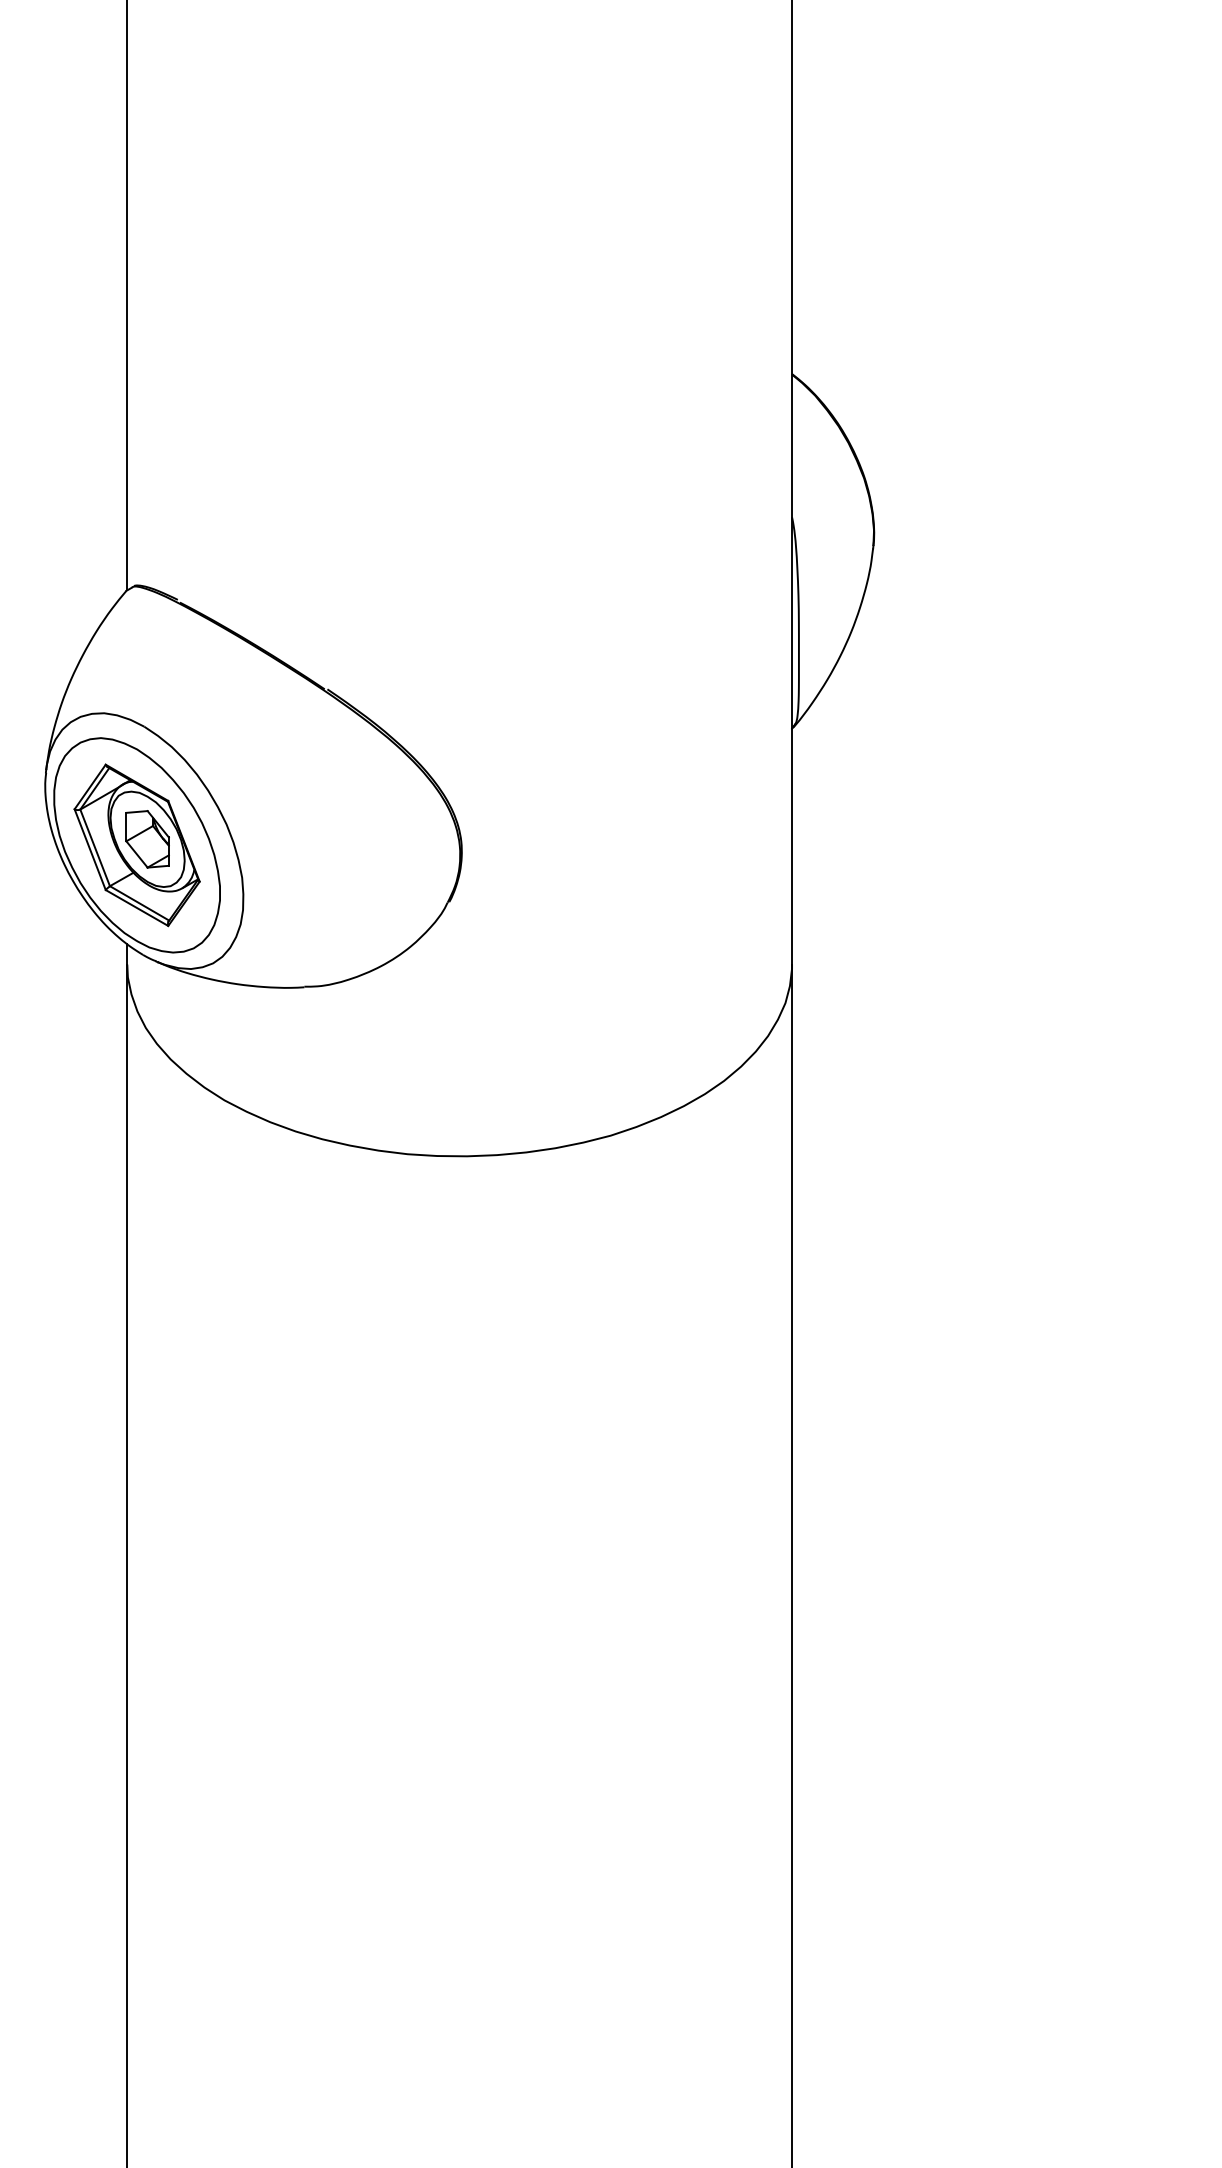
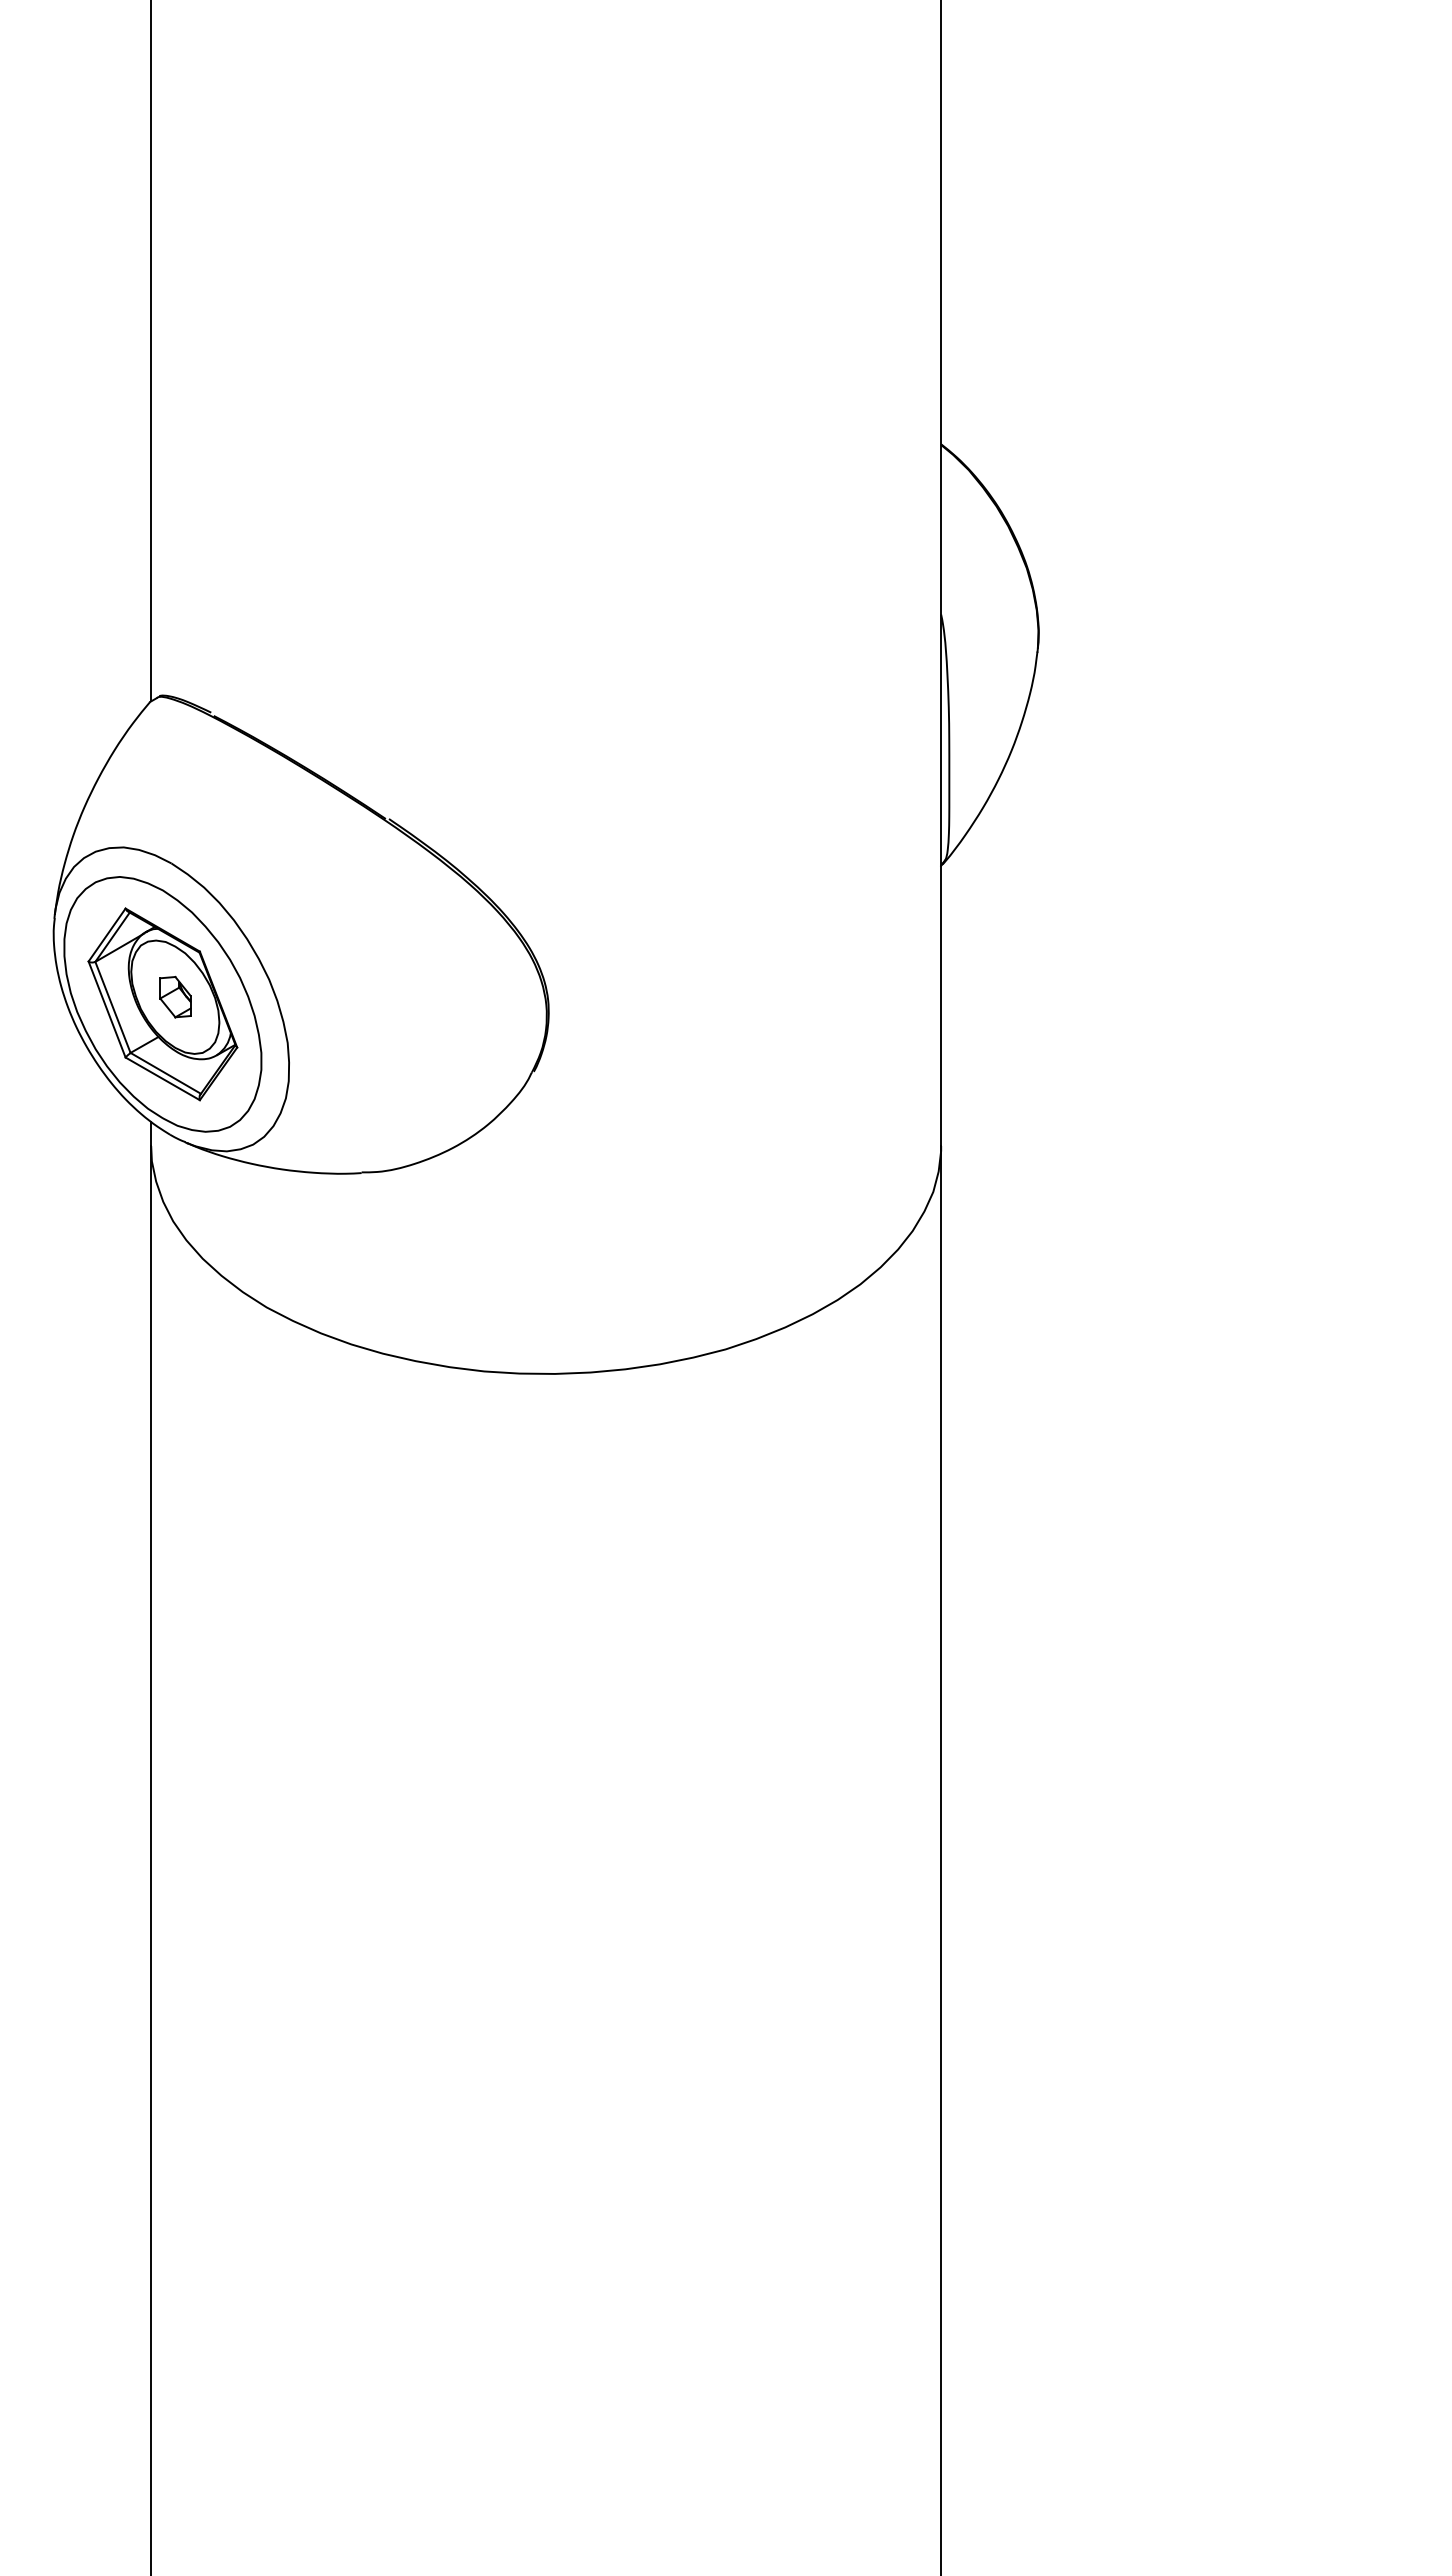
part: (147, 838) -> (175, 996), size x0.6

